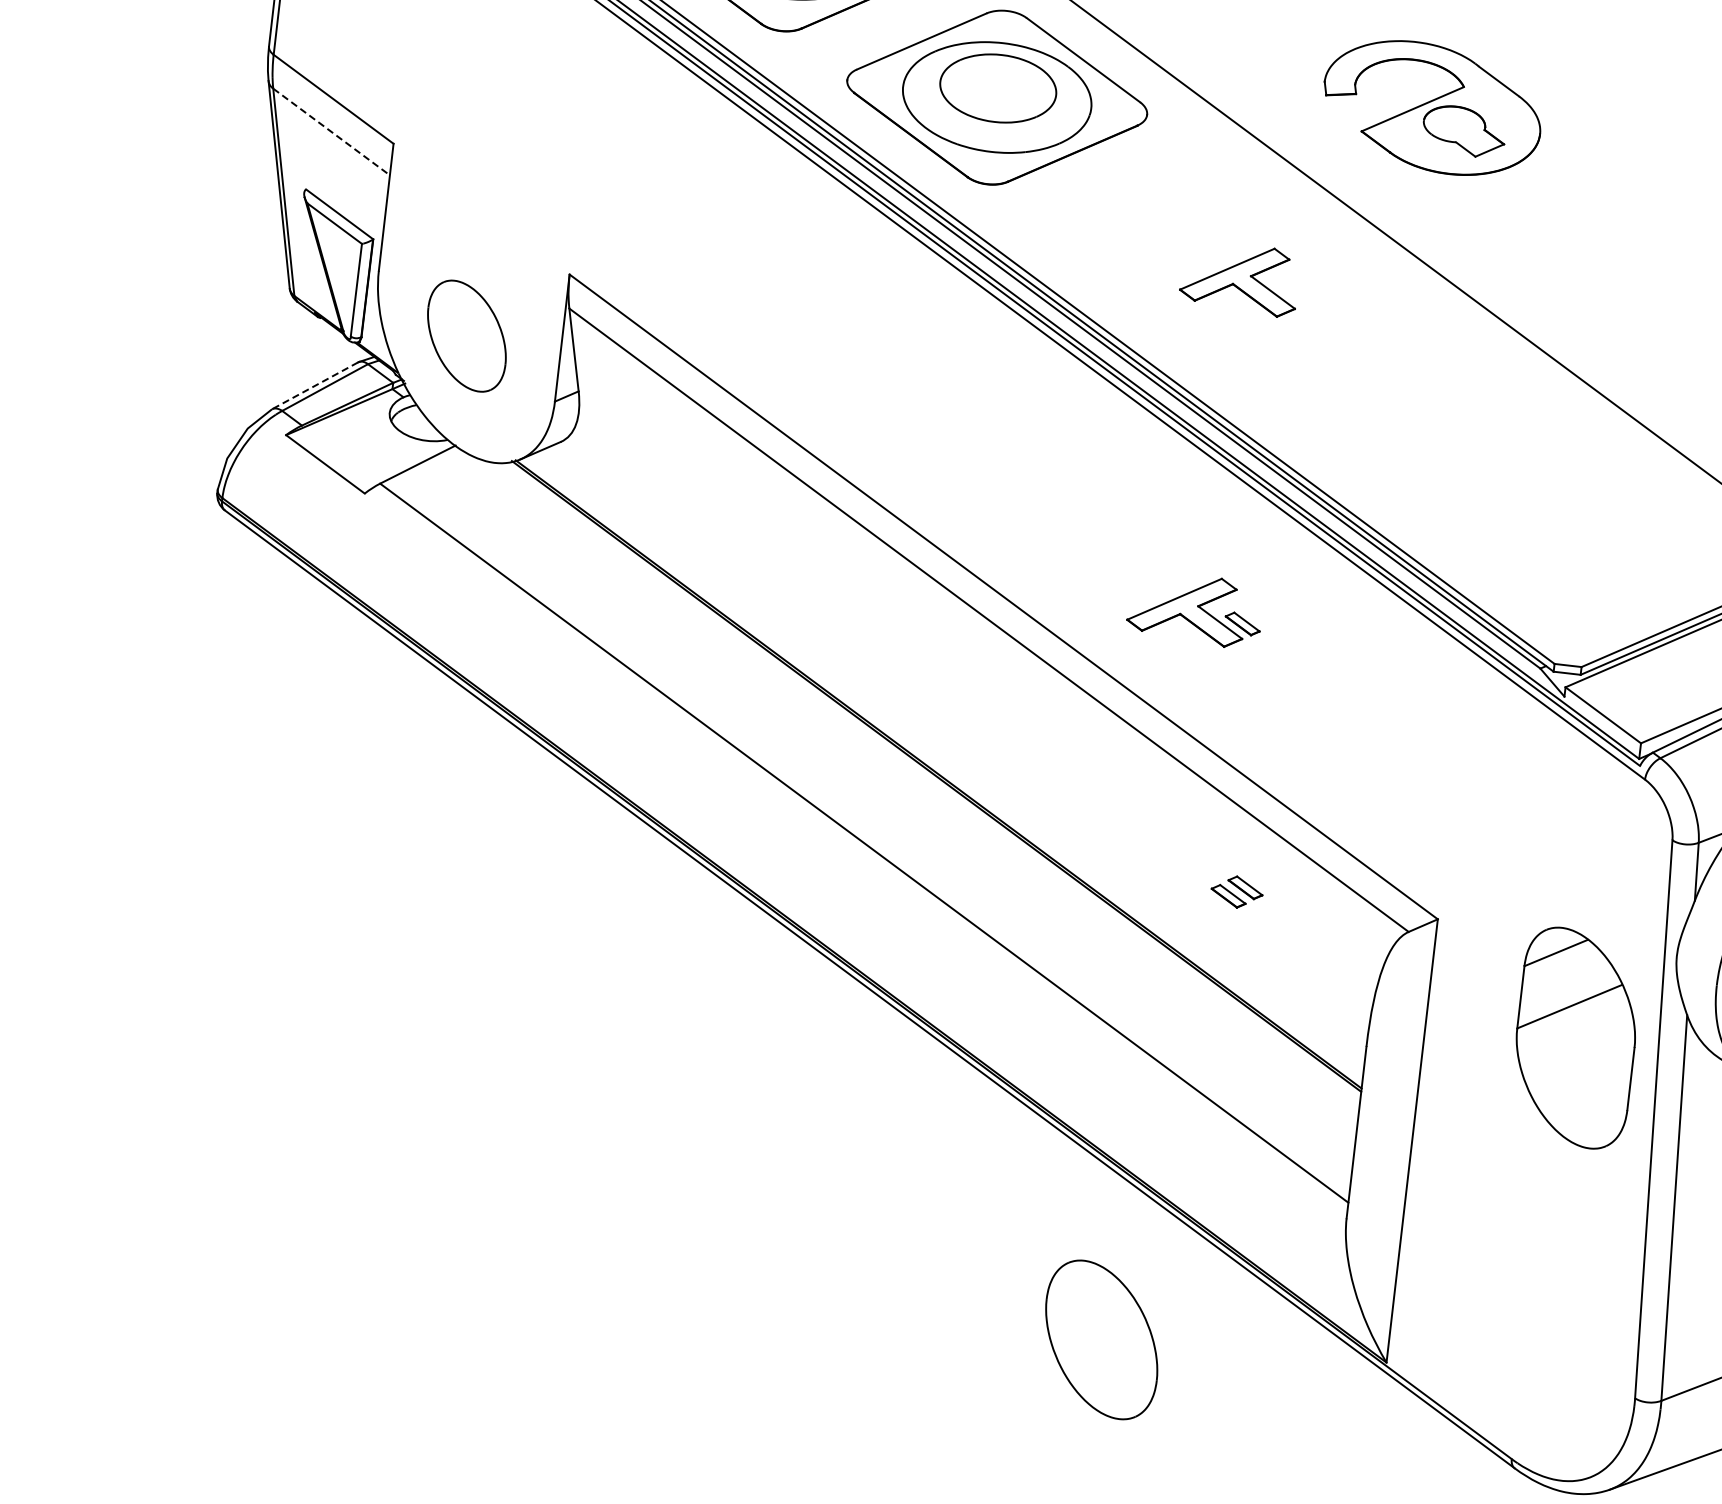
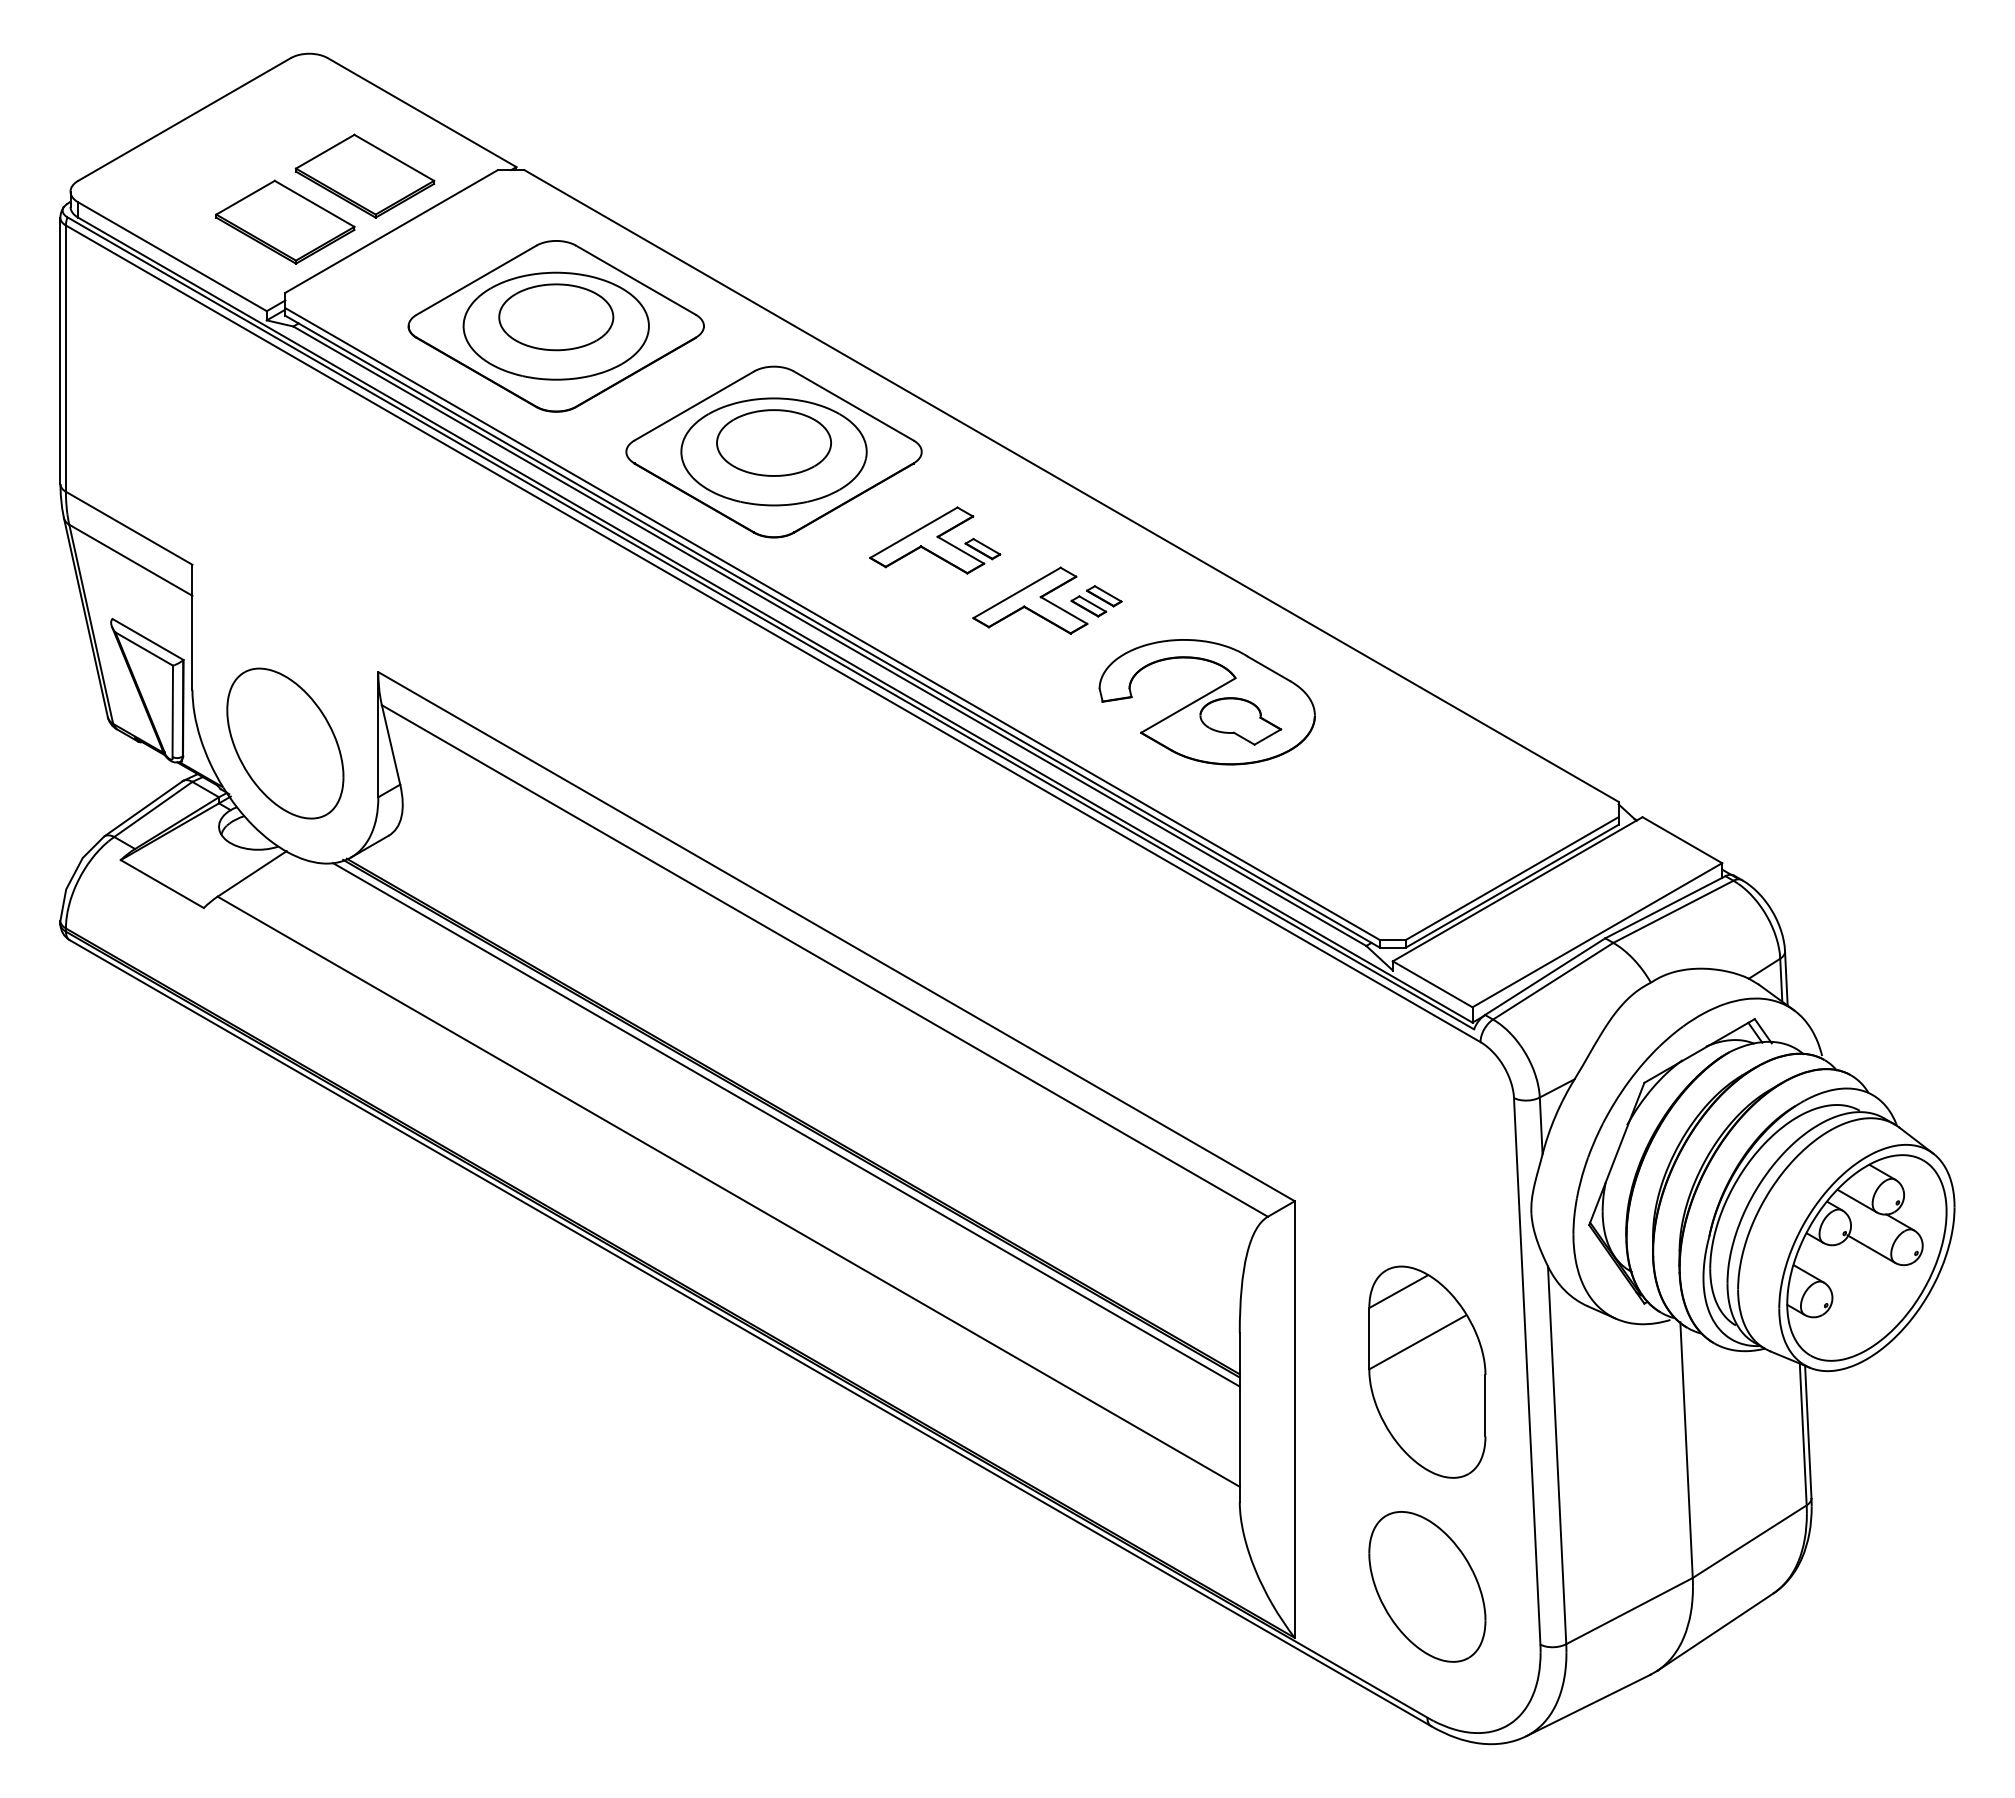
part: (1431, 108) -> (1206, 702), moved
line: (332, 132) -> (131, 560), dashed -> solid
part: (467, 336) -> (285, 743), size x1.43
line: (315, 385) -> (143, 808), dashed -> solid
part: (1195, 609) -> (935, 540), moved
line: (929, 781) -> (785, 1124), added
part: (1236, 892) -> (1096, 601), moved
part: (1576, 1037) -> (1427, 1371), moved
part: (1101, 1339) -> (1427, 1586), moved

